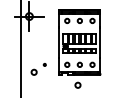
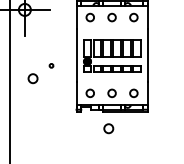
part: (38, 69) -> (40, 73), moved

